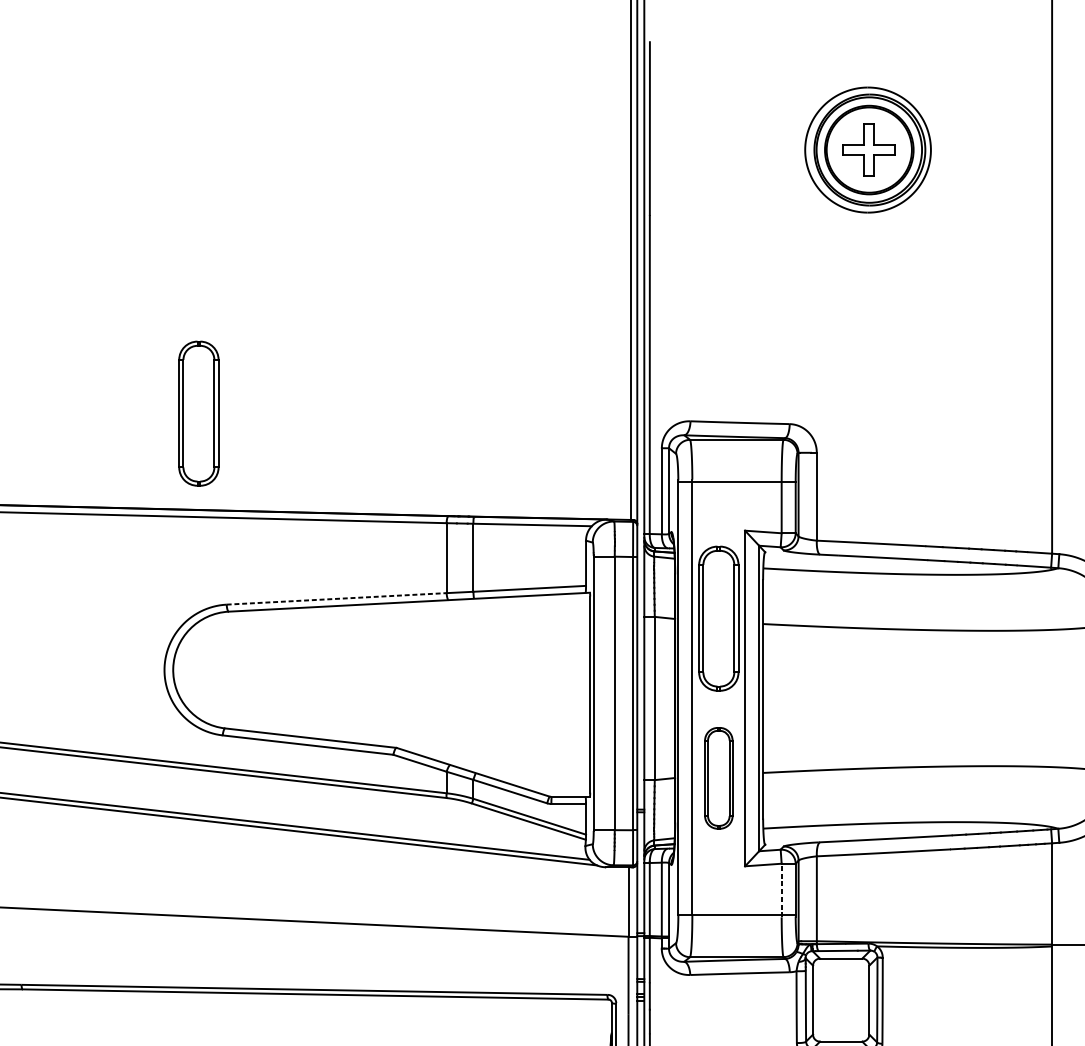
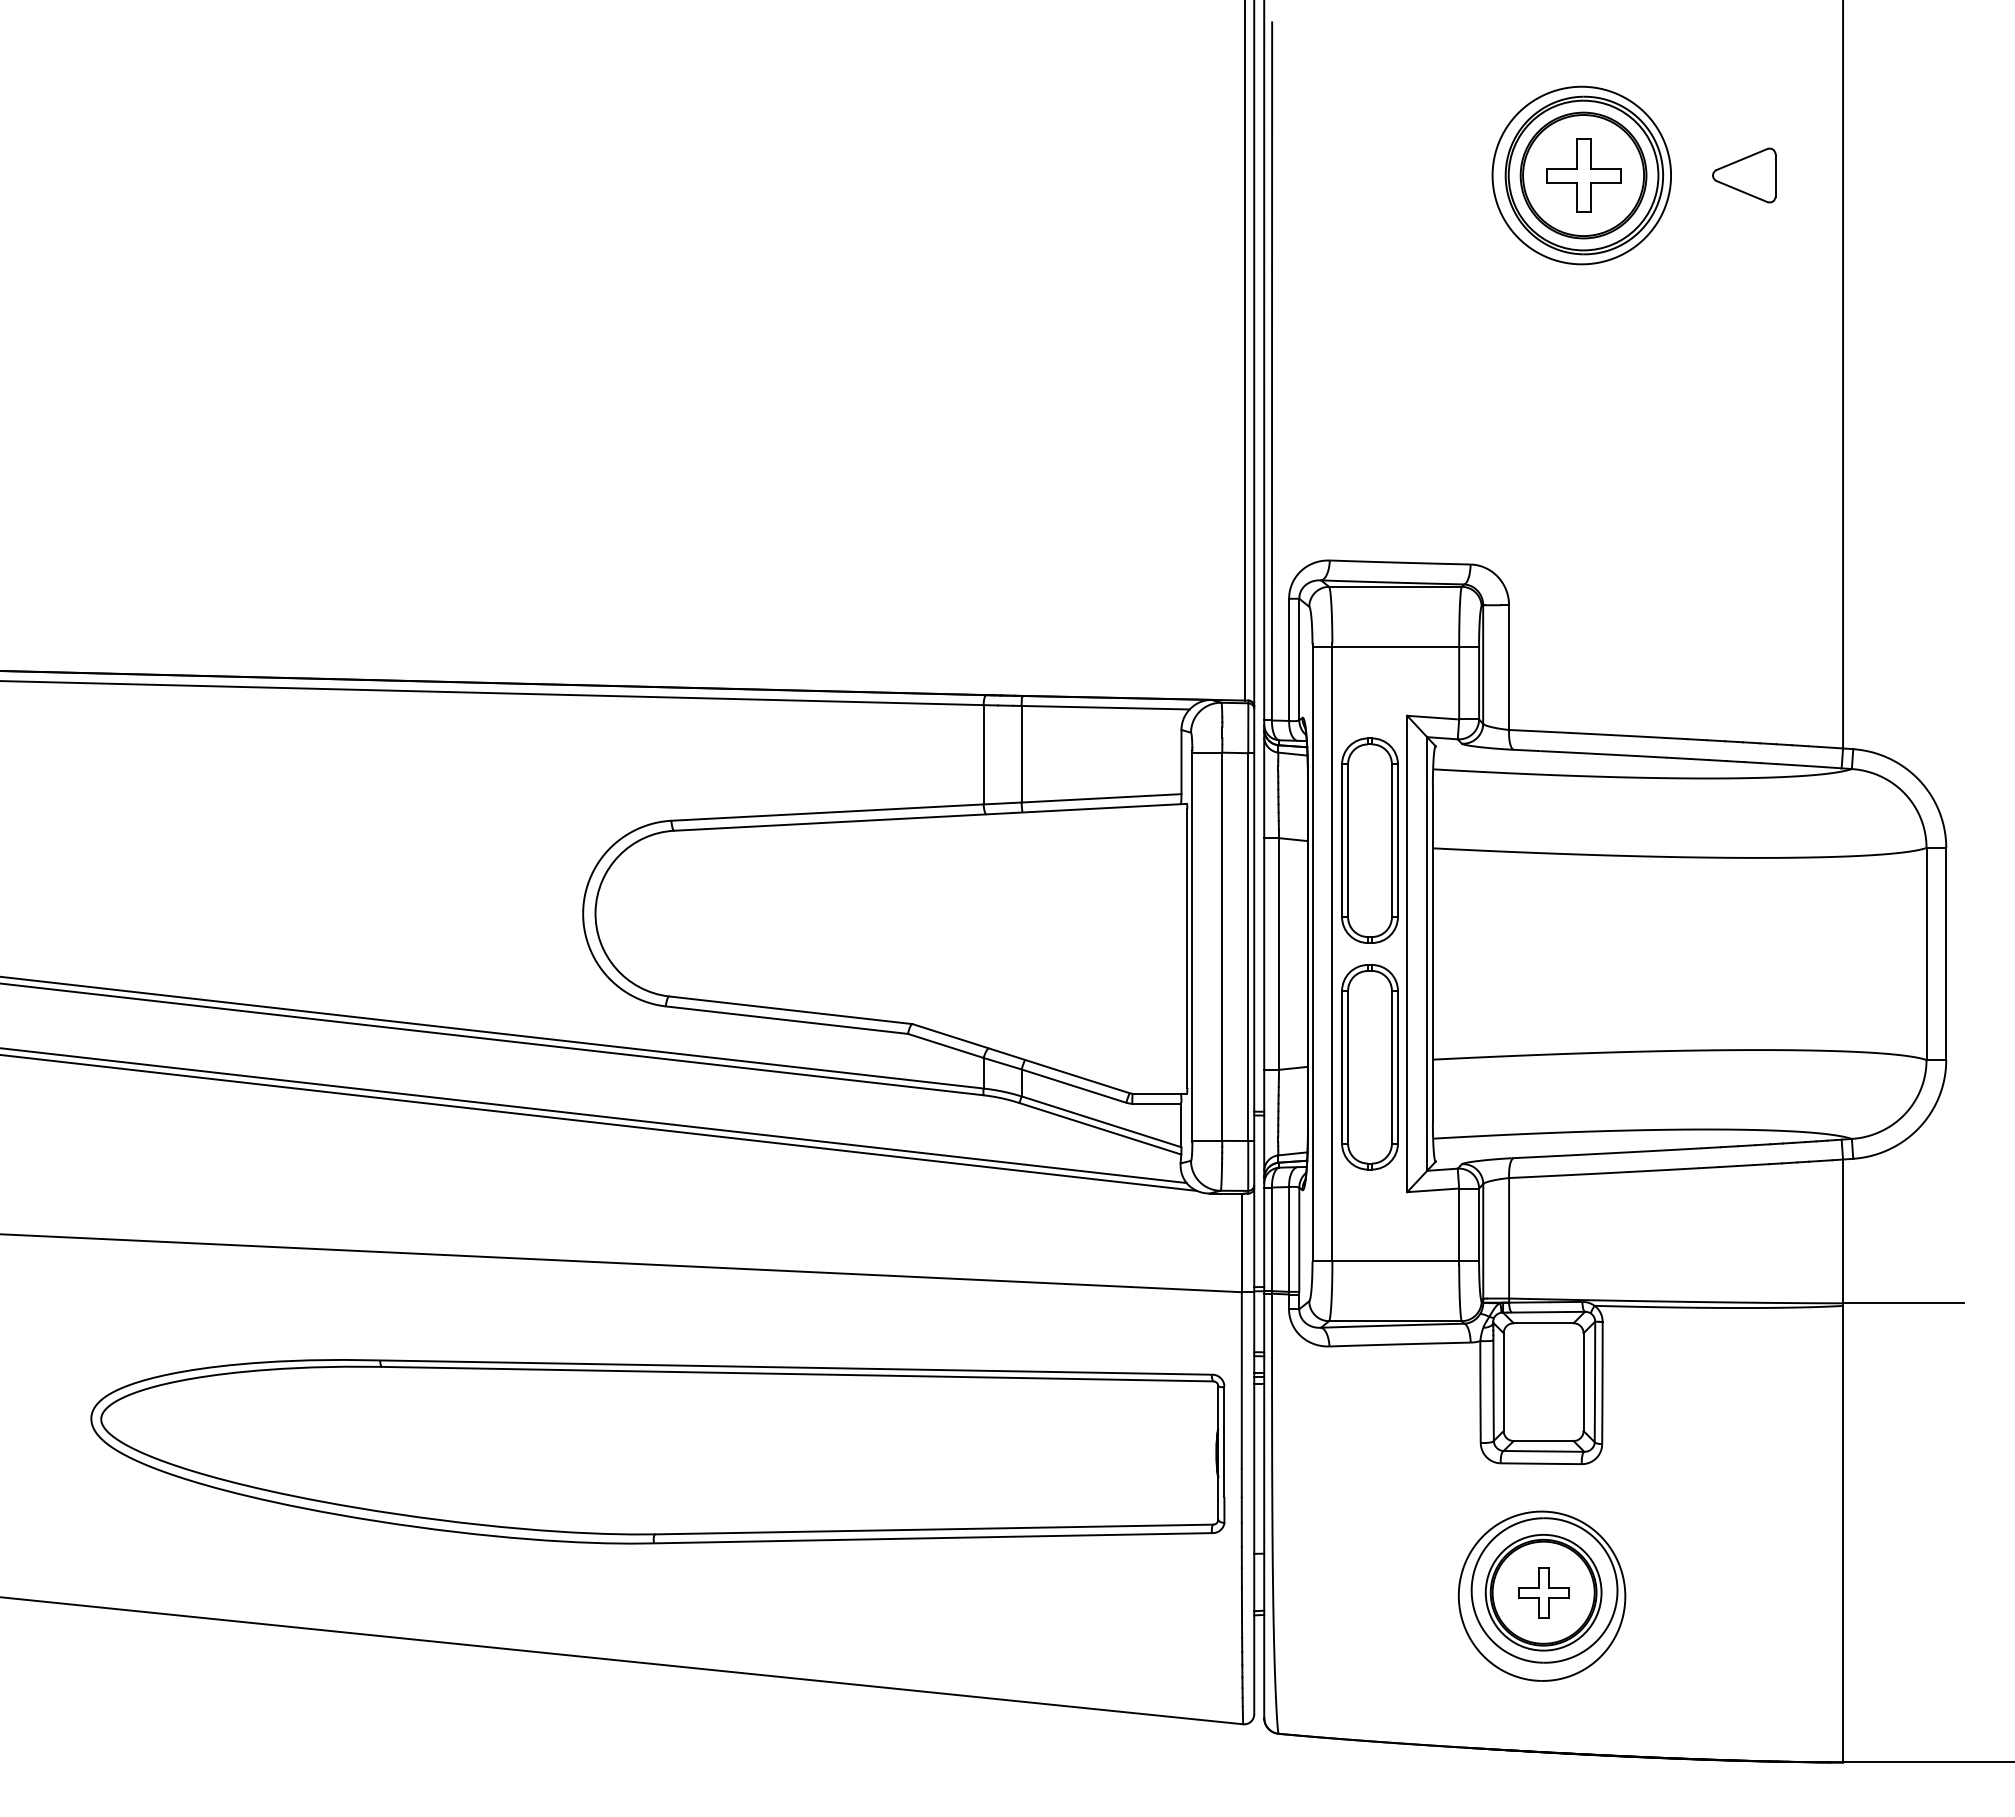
part: (982, 150) -> (1744, 175), added
part: (198, 413) -> (631, 549), removed
line: (337, 598) -> (828, 812), dashed -> solid
part: (718, 778) -> (1369, 1067), size x1.43
line: (781, 890) -> (1459, 1226), dashed -> solid

